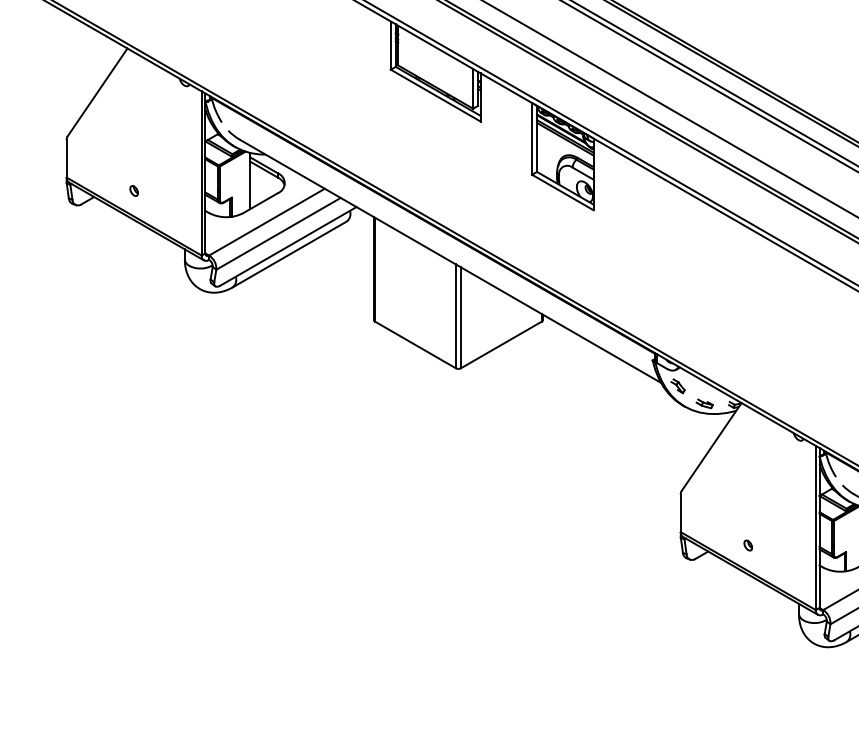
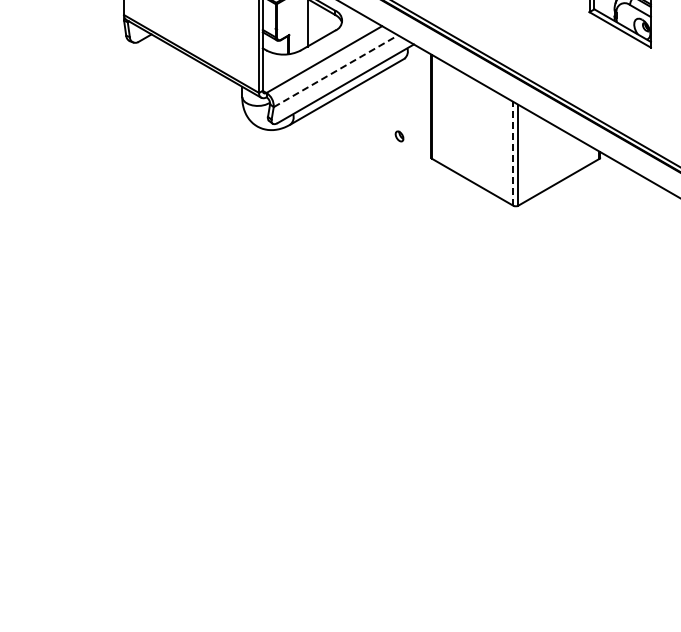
part: (133, 190) -> (398, 135), moved
line: (278, 233) -> (335, 70), solid -> dashed
line: (455, 316) -> (512, 153), solid -> dashed

